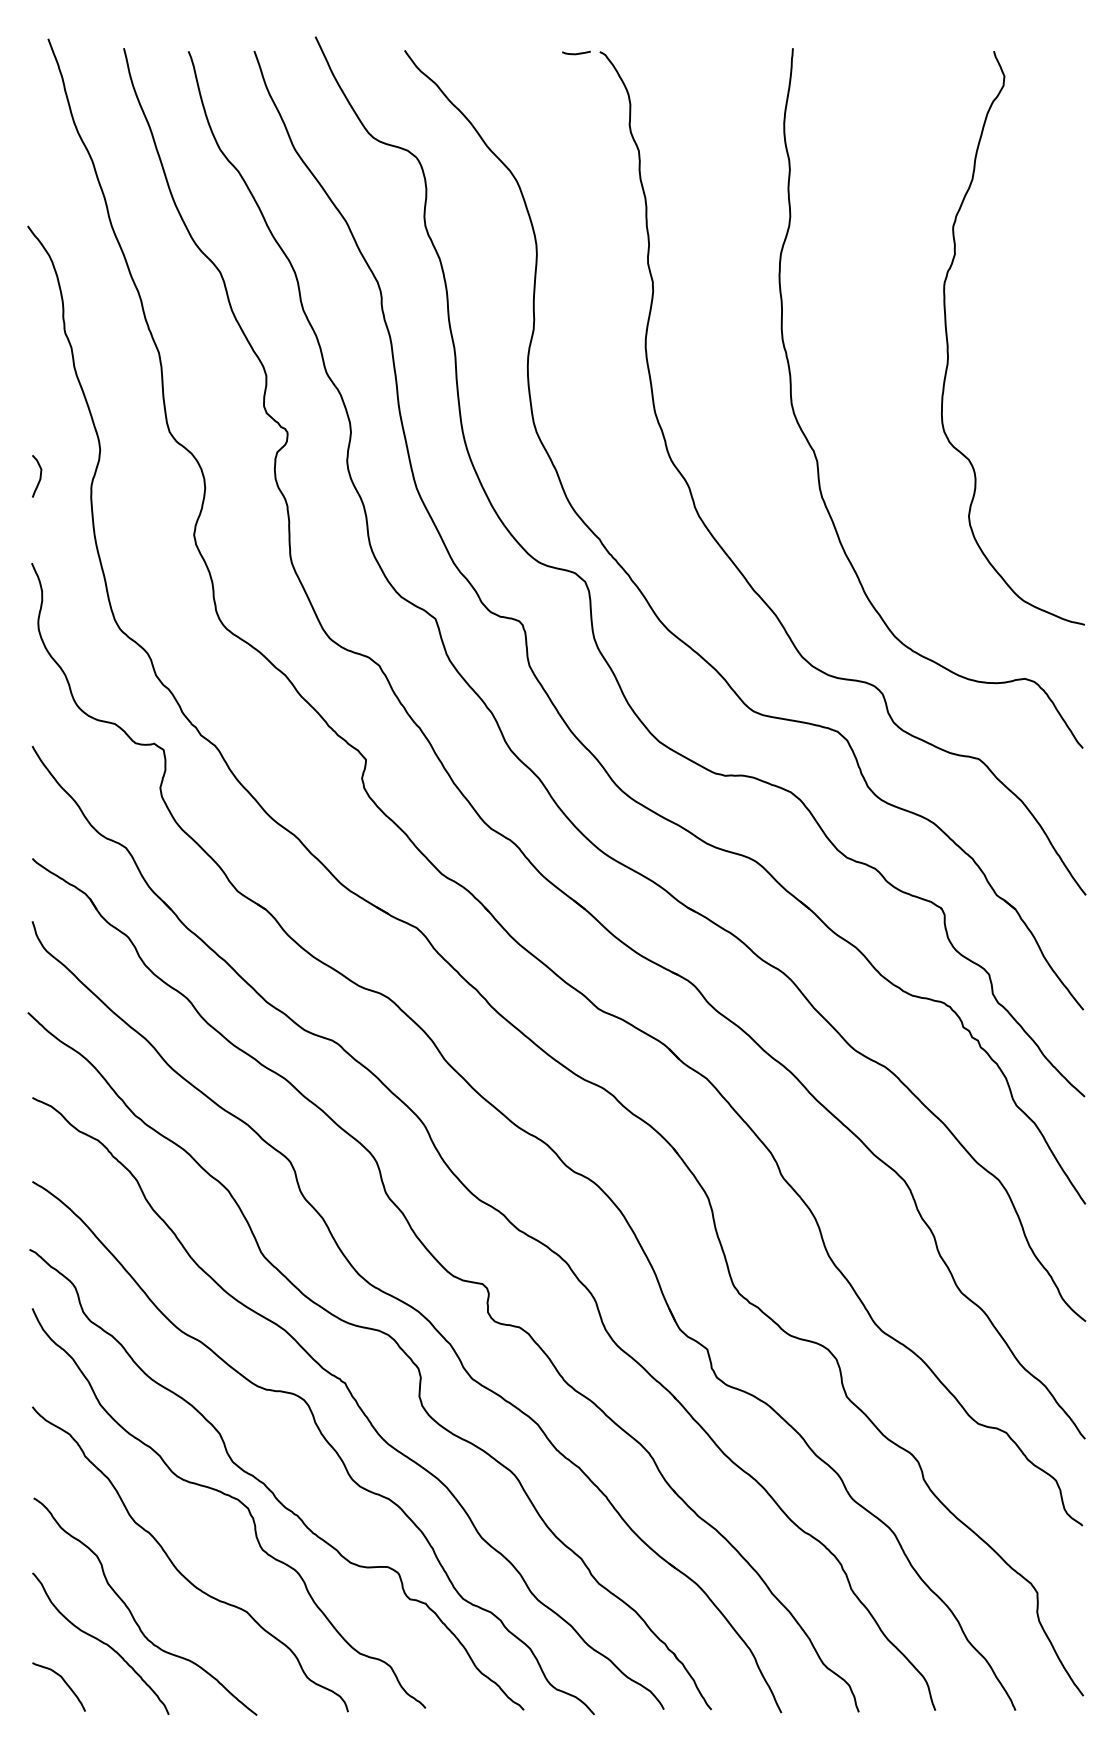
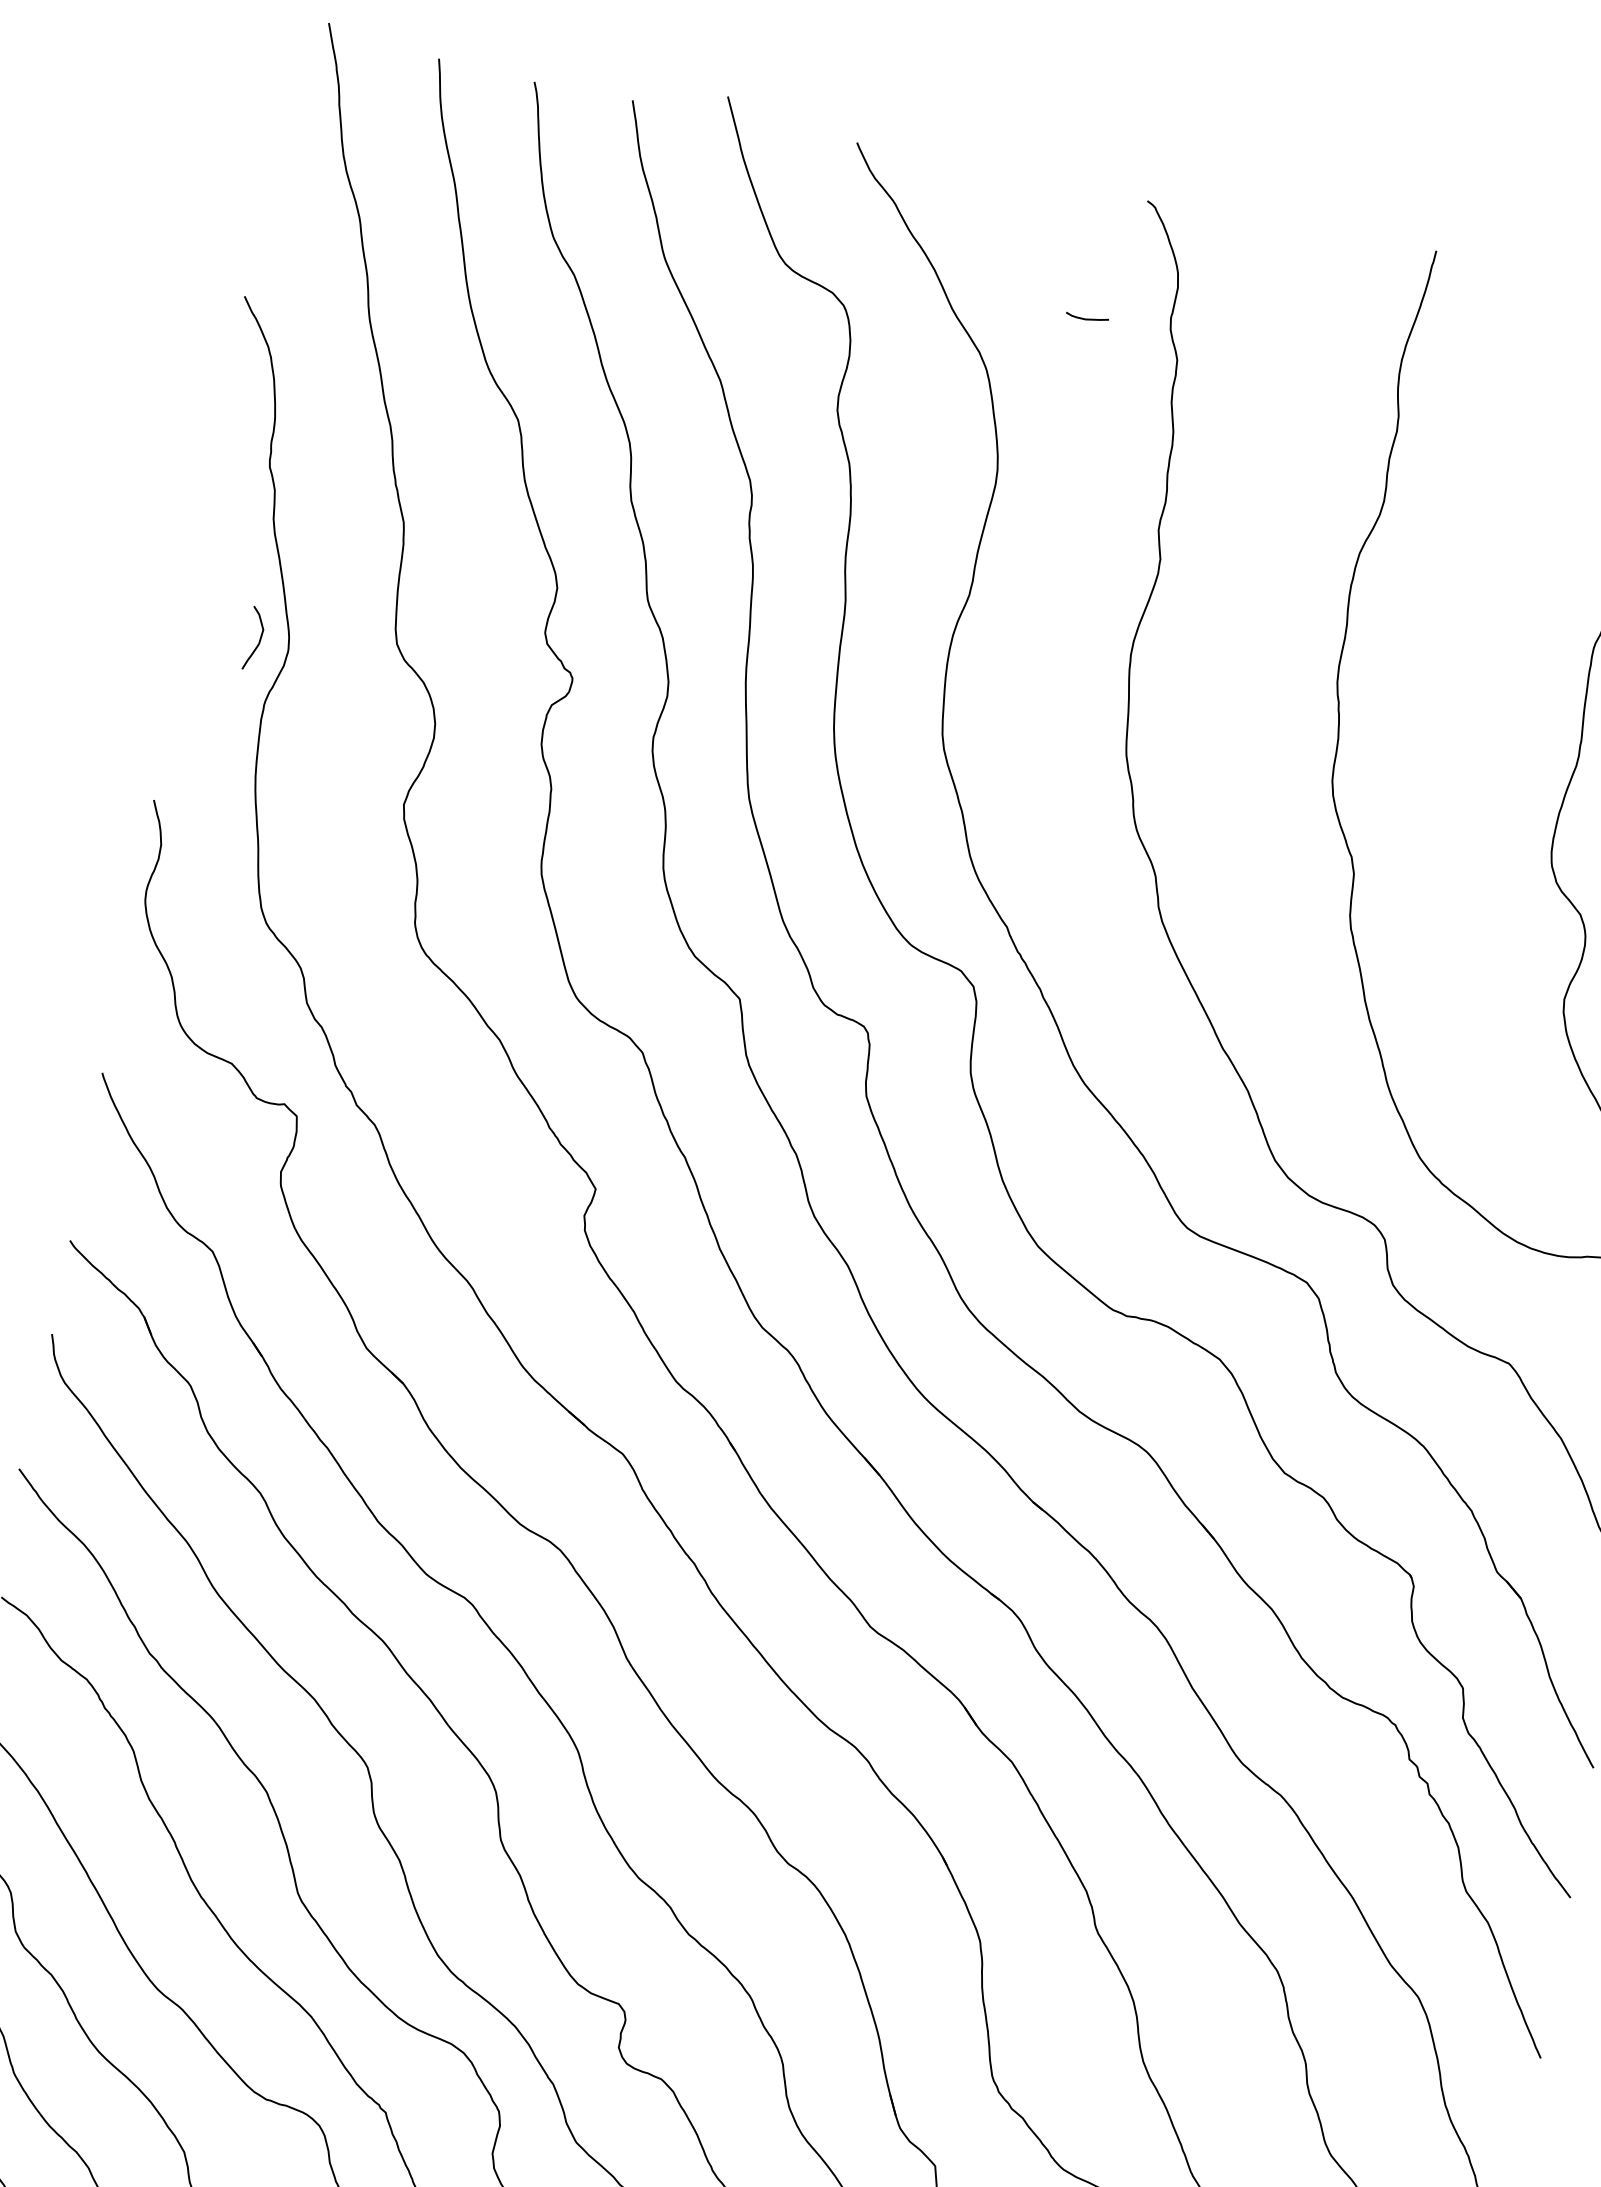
curve: (576, 53) -> (1087, 318), moved
curve: (39, 476) -> (258, 639), moved

